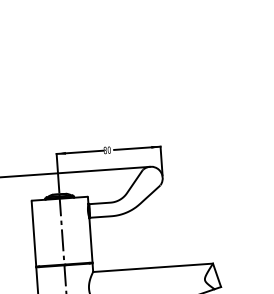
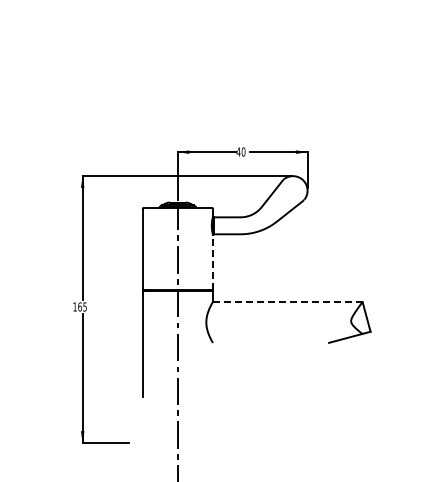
text: (105, 150) -> (238, 151), 80 -> 40
line: (90, 240) -> (212, 262), solid -> dashed
line: (152, 268) -> (287, 302), solid -> dashed

